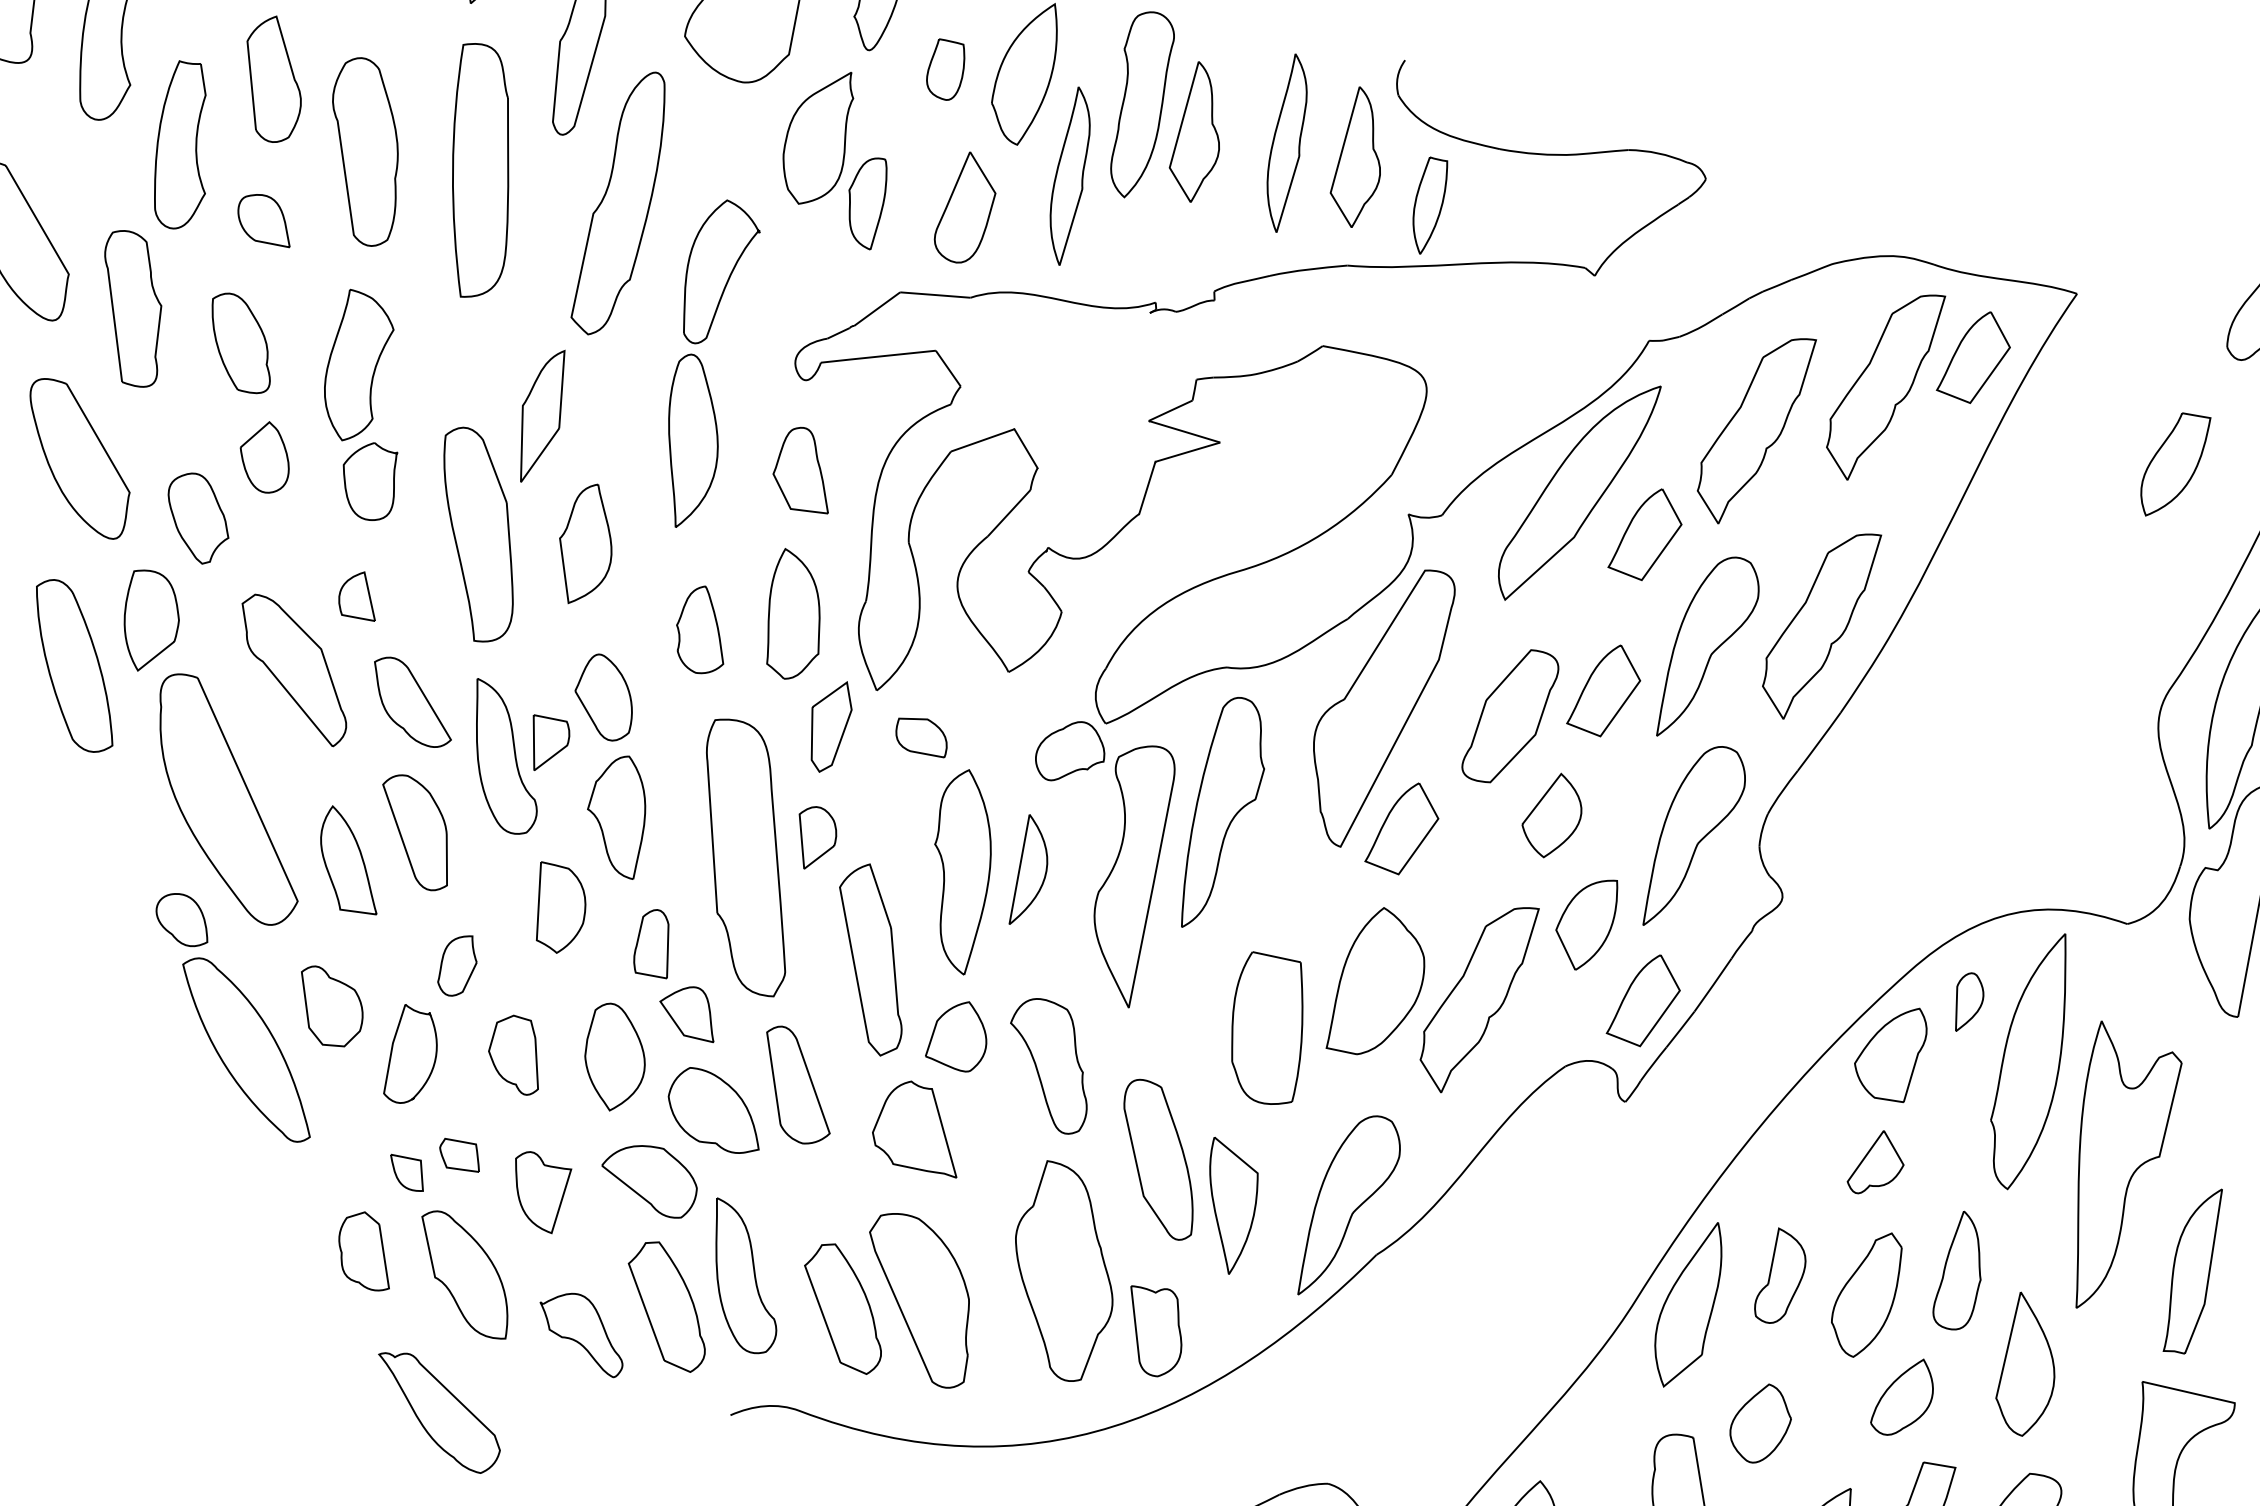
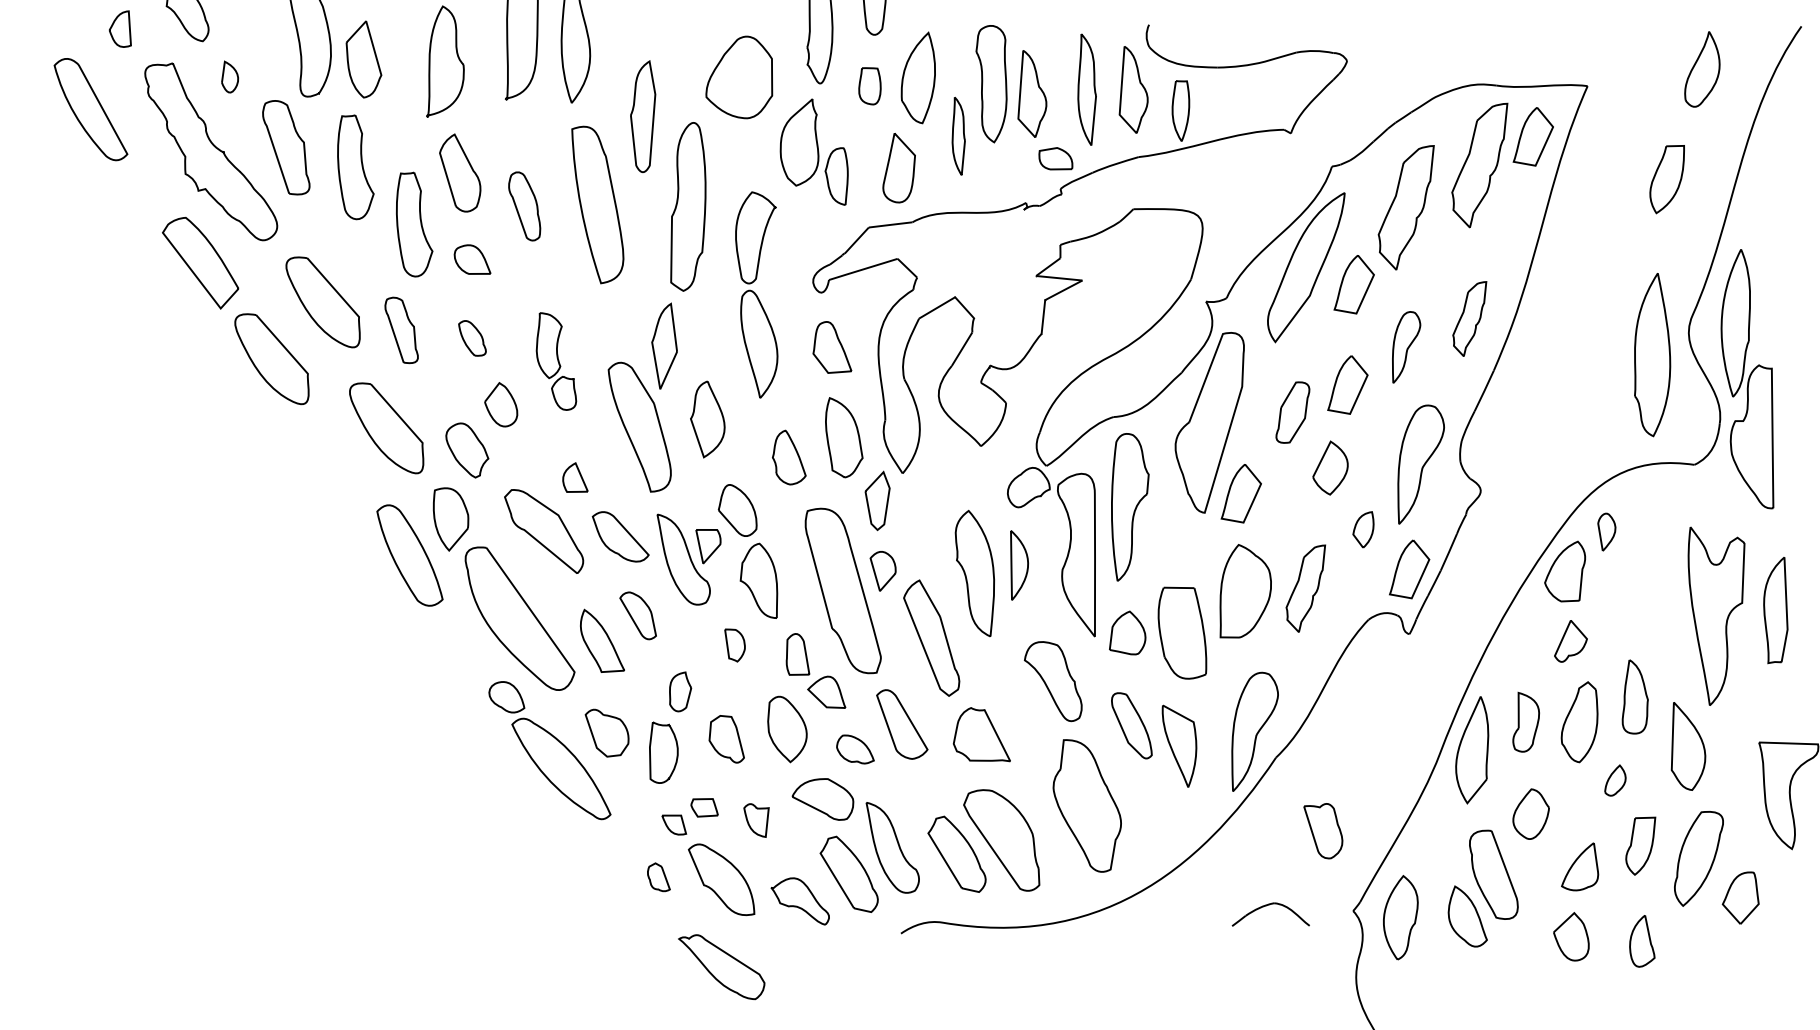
part: (364, 151) -> (524, 206), size x0.6
part: (1069, 176) -> (958, 136), size x0.7
part: (131, 308) -> (401, 330), size x0.7
part: (240, 343) -> (472, 338), size x0.6
part: (366, 406) -> (556, 361), size x0.7
part: (1818, 623) -> (1469, 318), size x0.6
part: (1710, 649) -> (1406, 347), size x0.6
part: (1510, 716) -> (1292, 412), size x0.7
part: (921, 735) -> (1055, 158), moved
part: (414, 831) -> (637, 615), size x0.7
part: (558, 909) -> (734, 645), size x0.6
part: (1585, 922) -> (1363, 529), size x0.6
part: (1475, 997) -> (1305, 588), size x0.7
part: (959, 1034) -> (1127, 632), moved
part: (2031, 1061) -> (1652, 355), moved
part: (716, 1110) -> (855, 749), size x0.6
part: (1158, 1159) -> (1131, 725), size x0.7
part: (538, 1191) -> (756, 820), size x0.7
part: (365, 1251) -> (658, 877), size x0.6
part: (2191, 1270) -> (1775, 610), moved
part: (1154, 1331) -> (1323, 831), moved
part: (1904, 1396) -> (1615, 780), size x0.6

